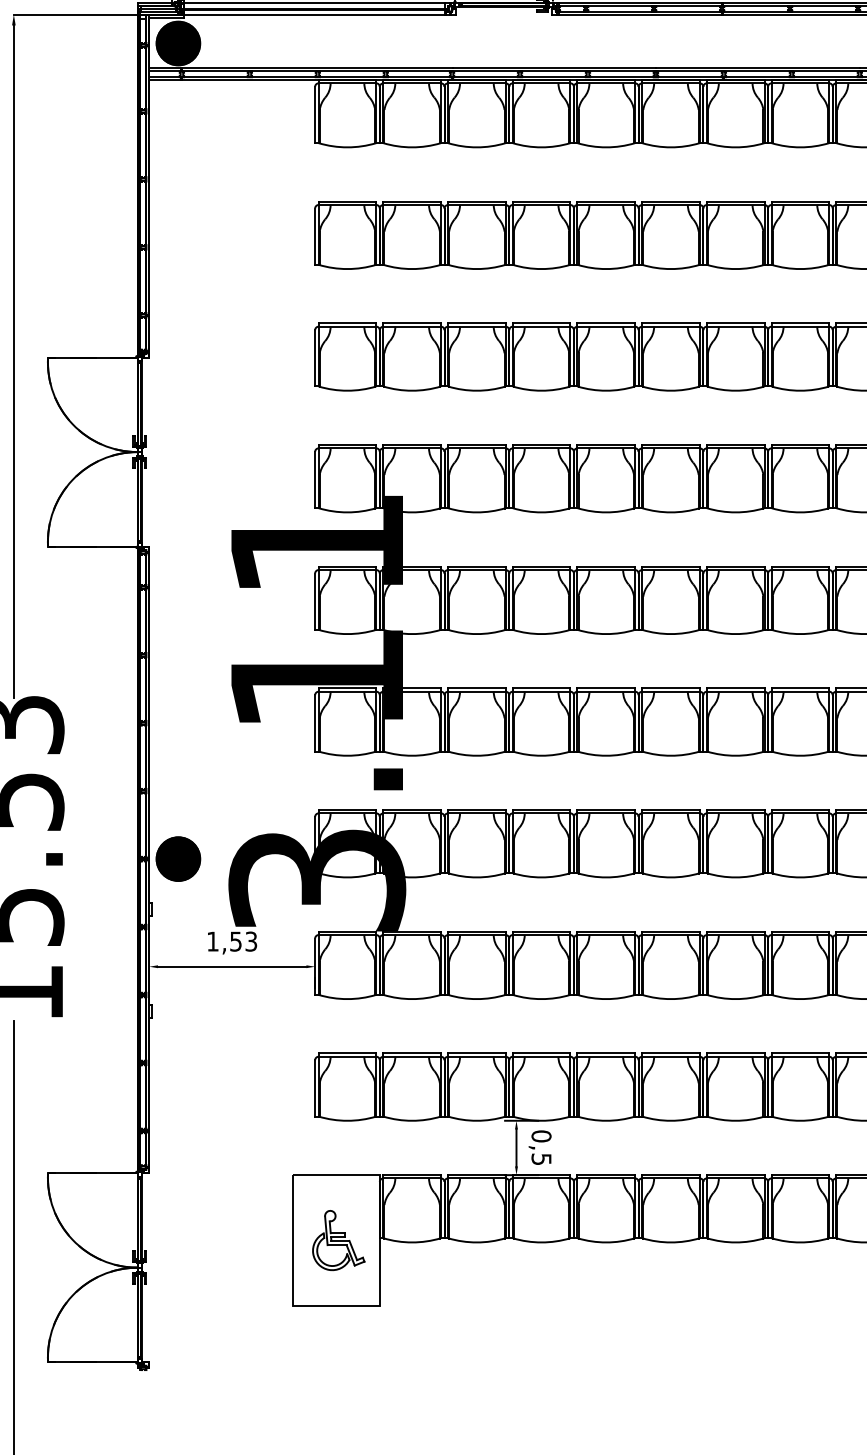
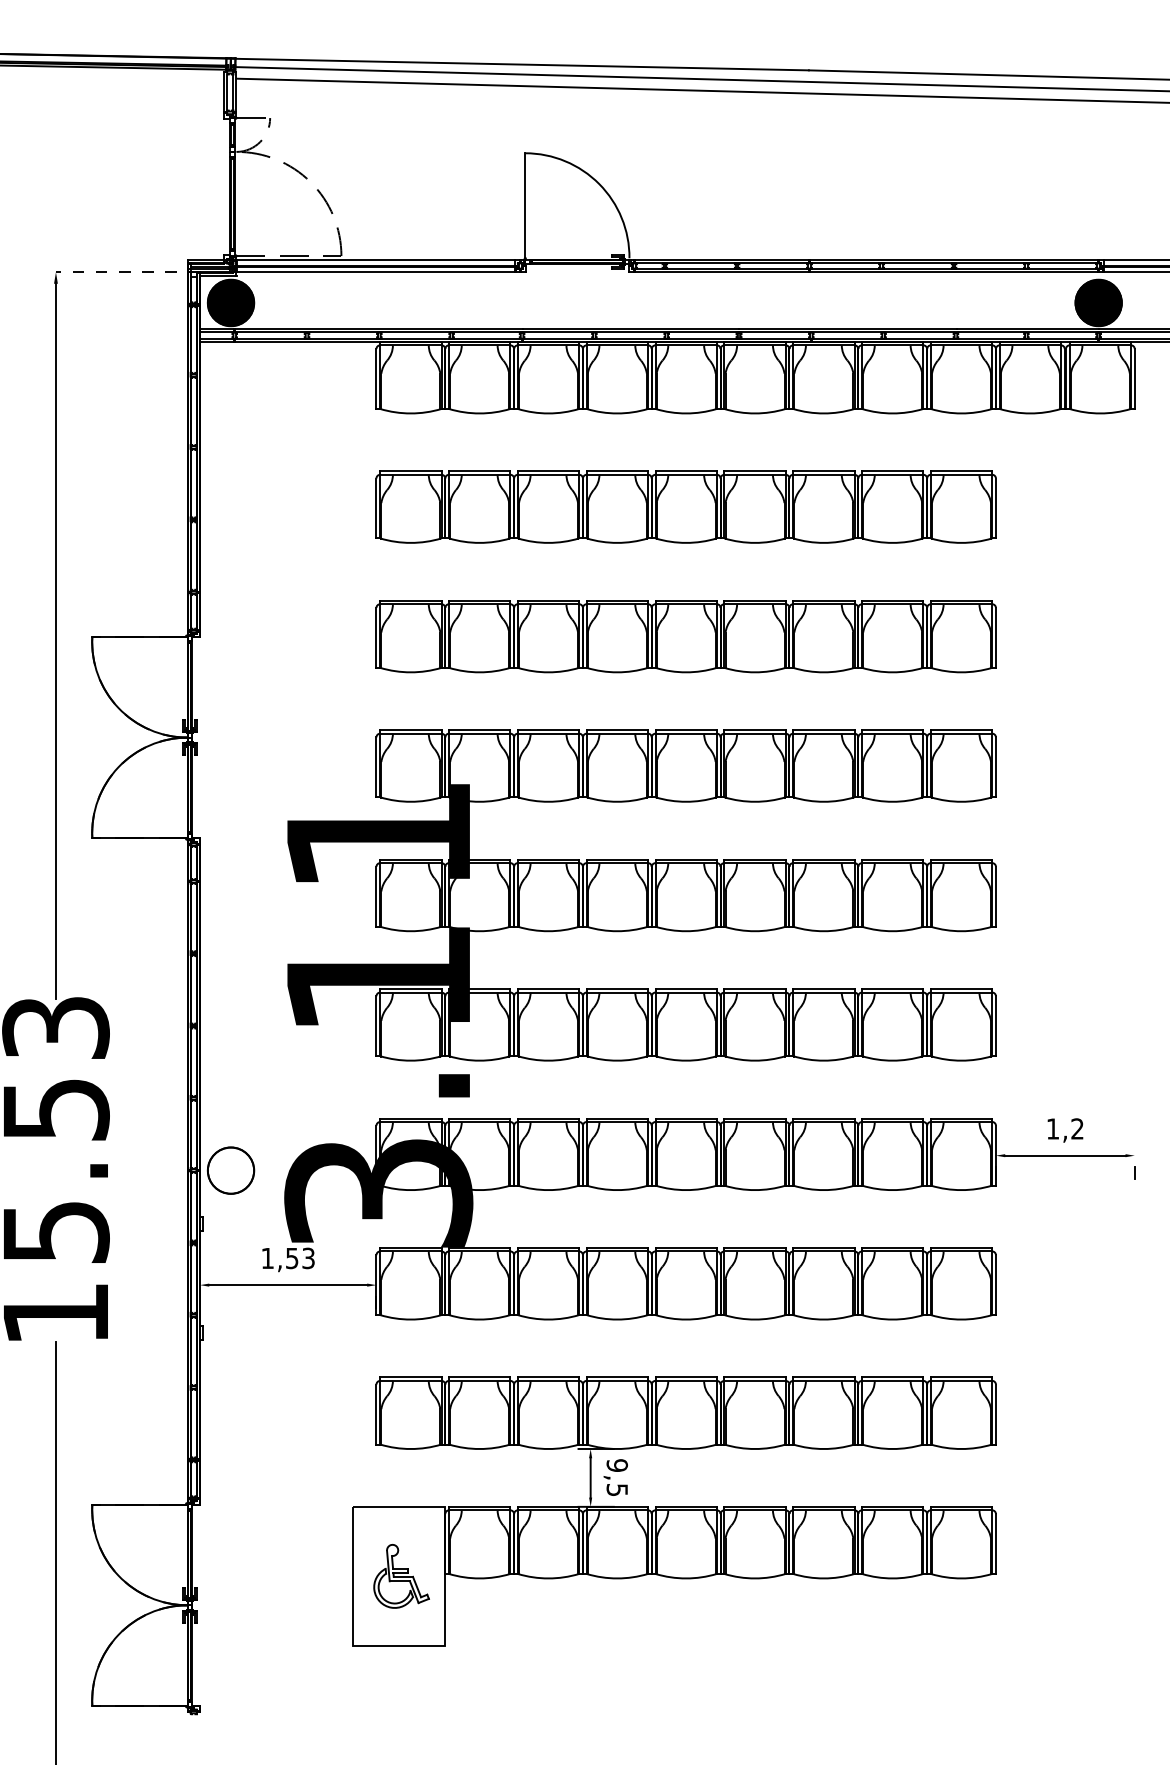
line: (81, 14) -> (127, 272), solid -> dashed
fill: (177, 858) -> (230, 1170), removed
text: (540, 1136) -> (616, 1465), 0,5 -> 9,5

